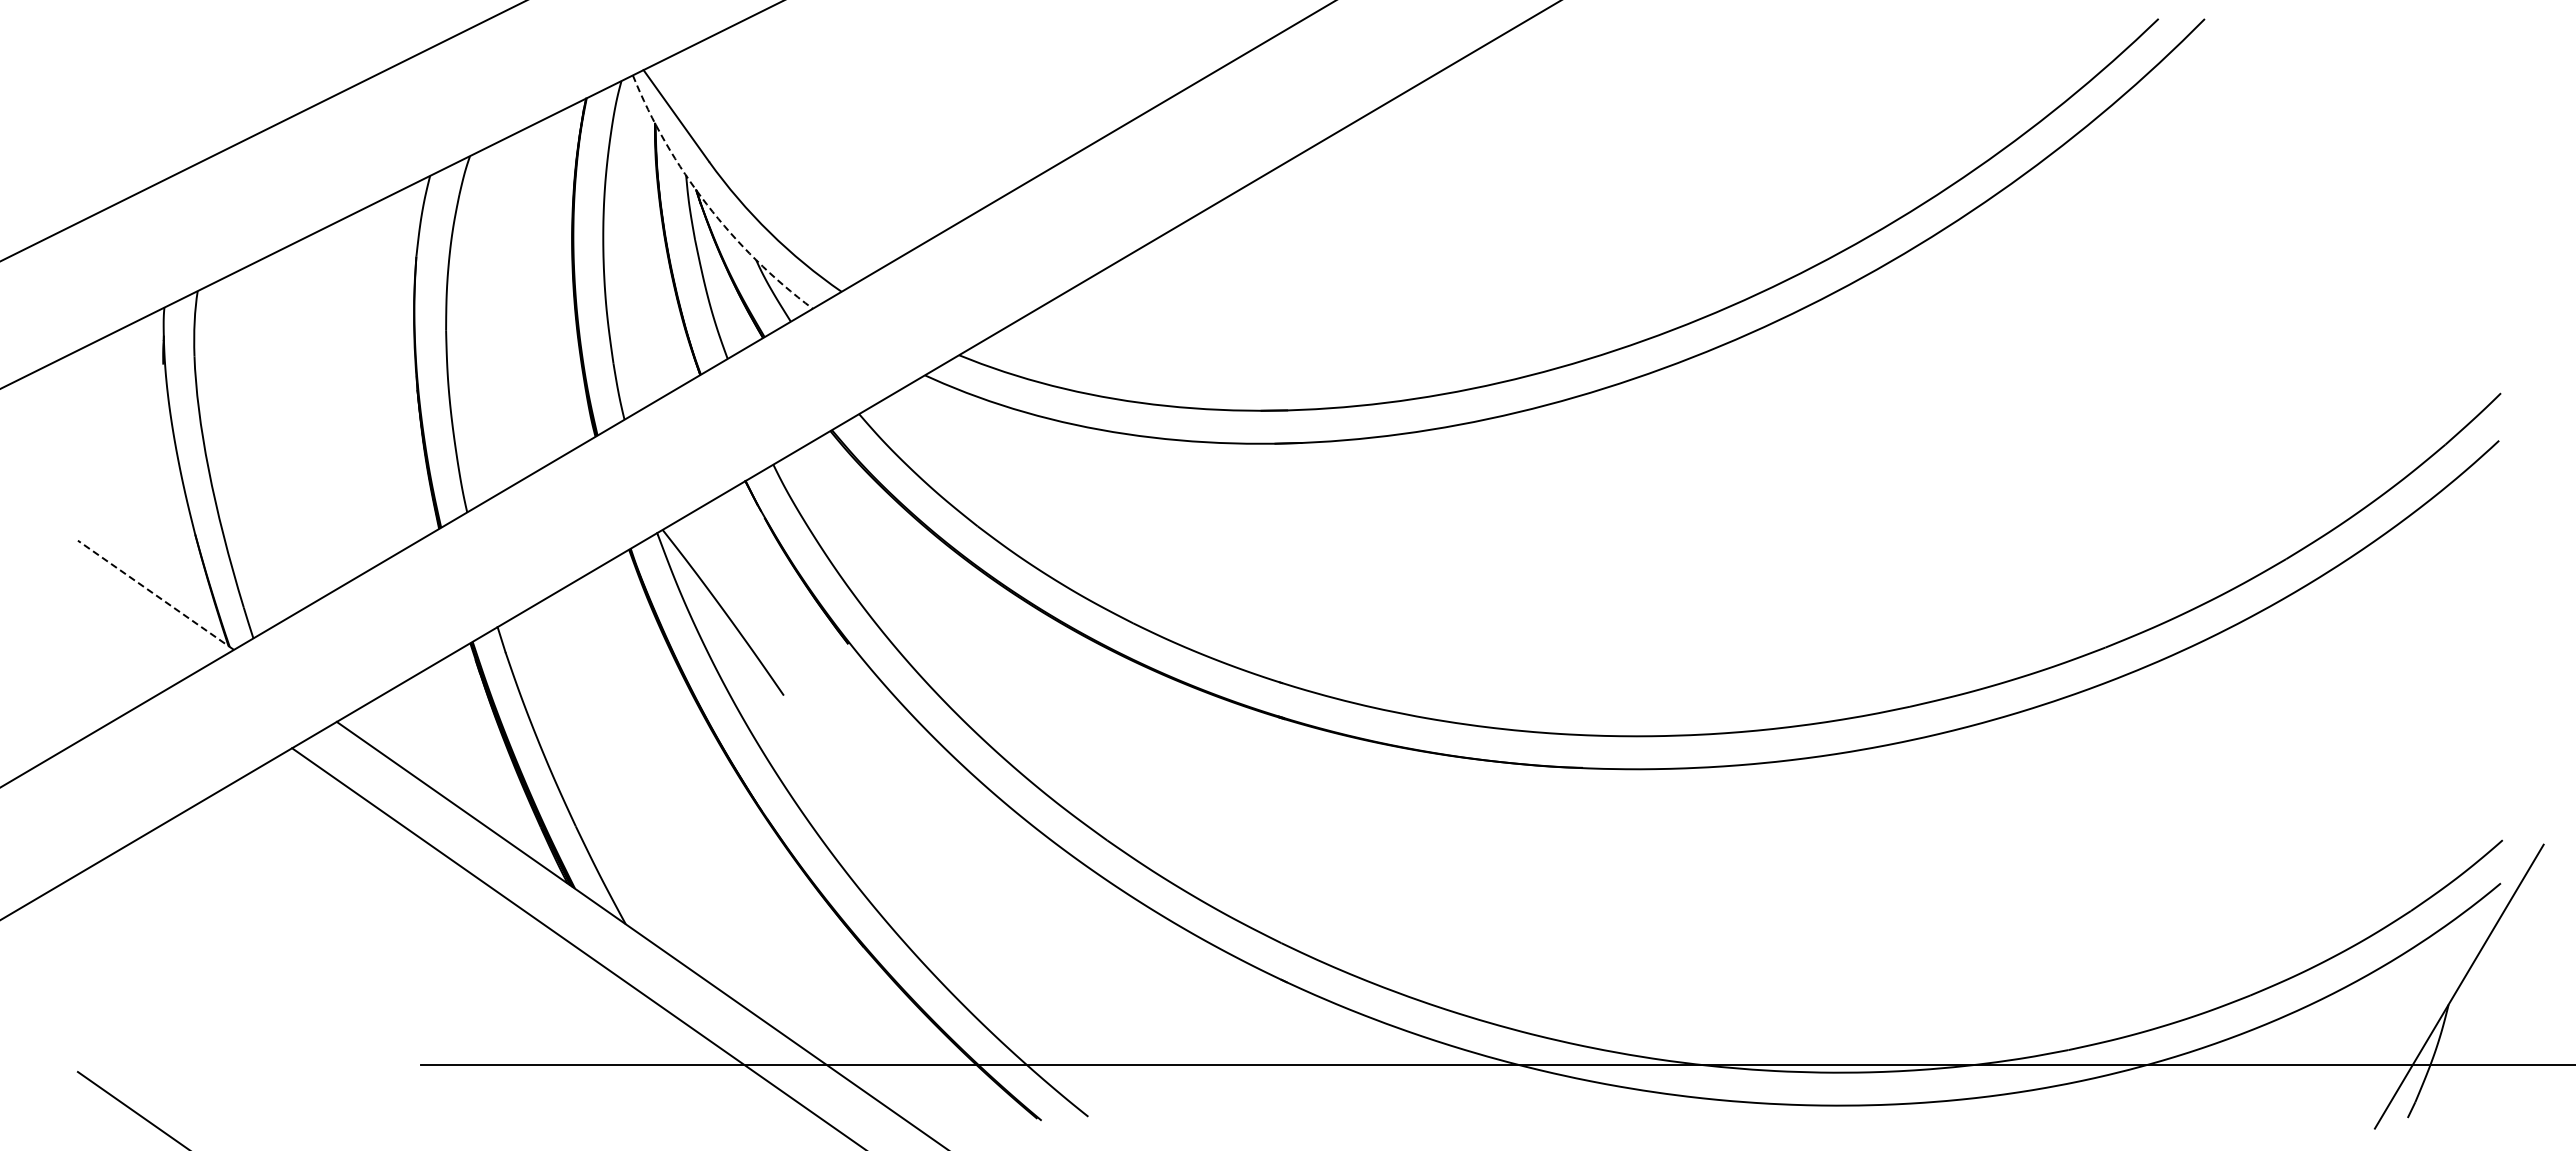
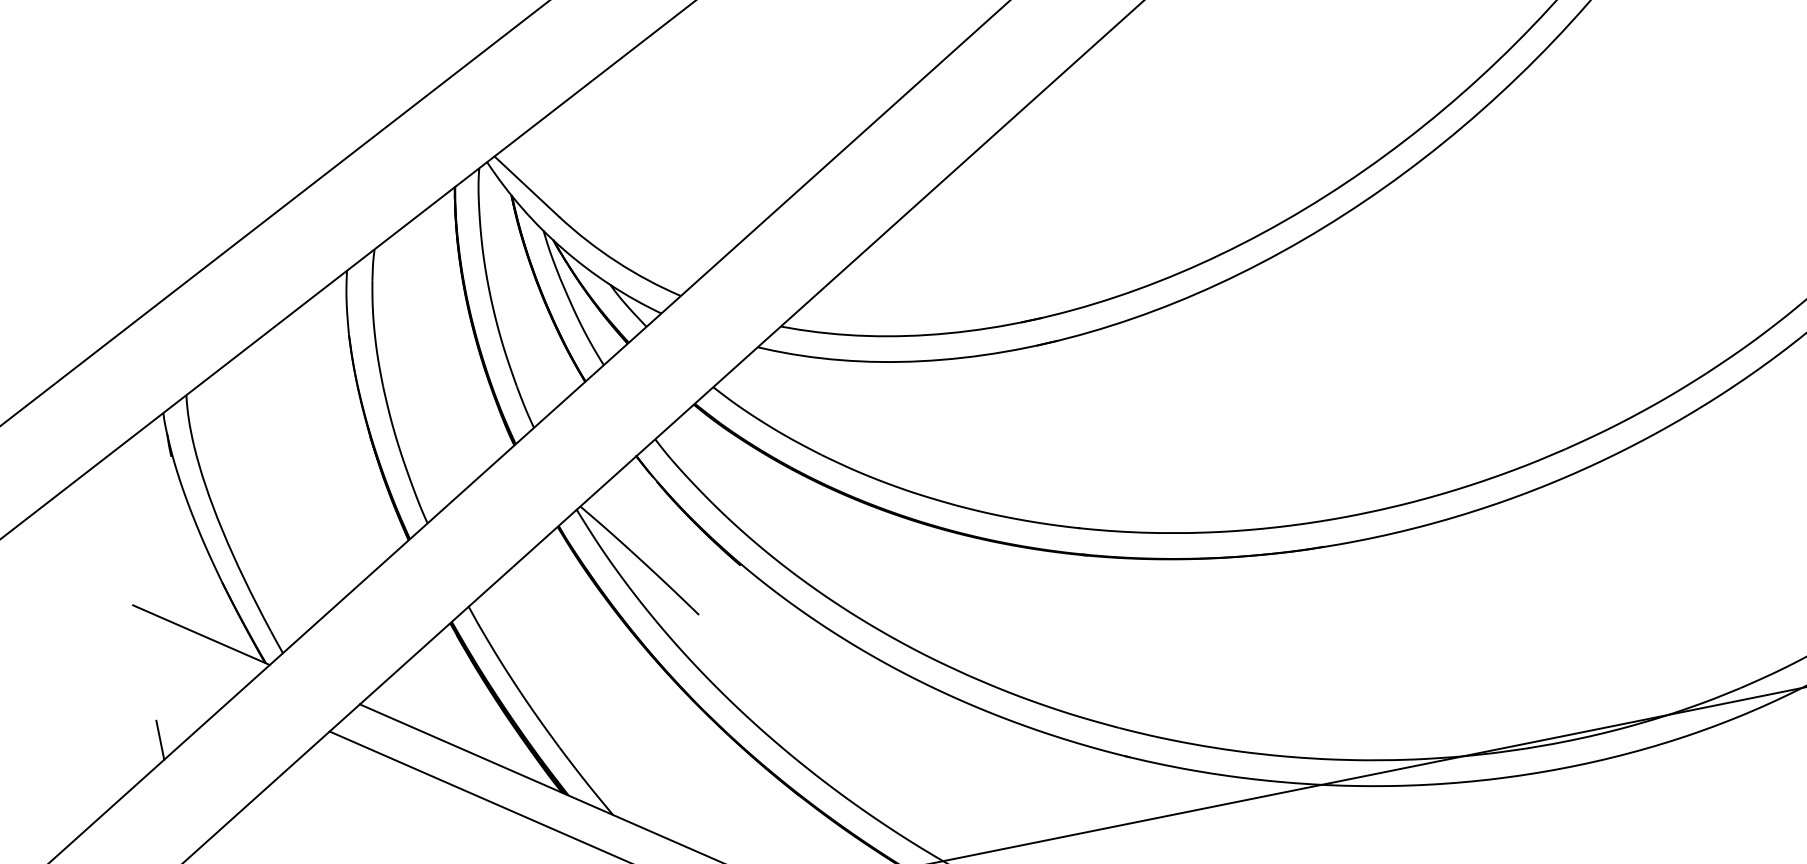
arc: (706, 204) -> (563, 249), dashed -> solid
line: (155, 595) -> (201, 635), dashed -> solid
line: (77, 716) -> (159, 740), added

